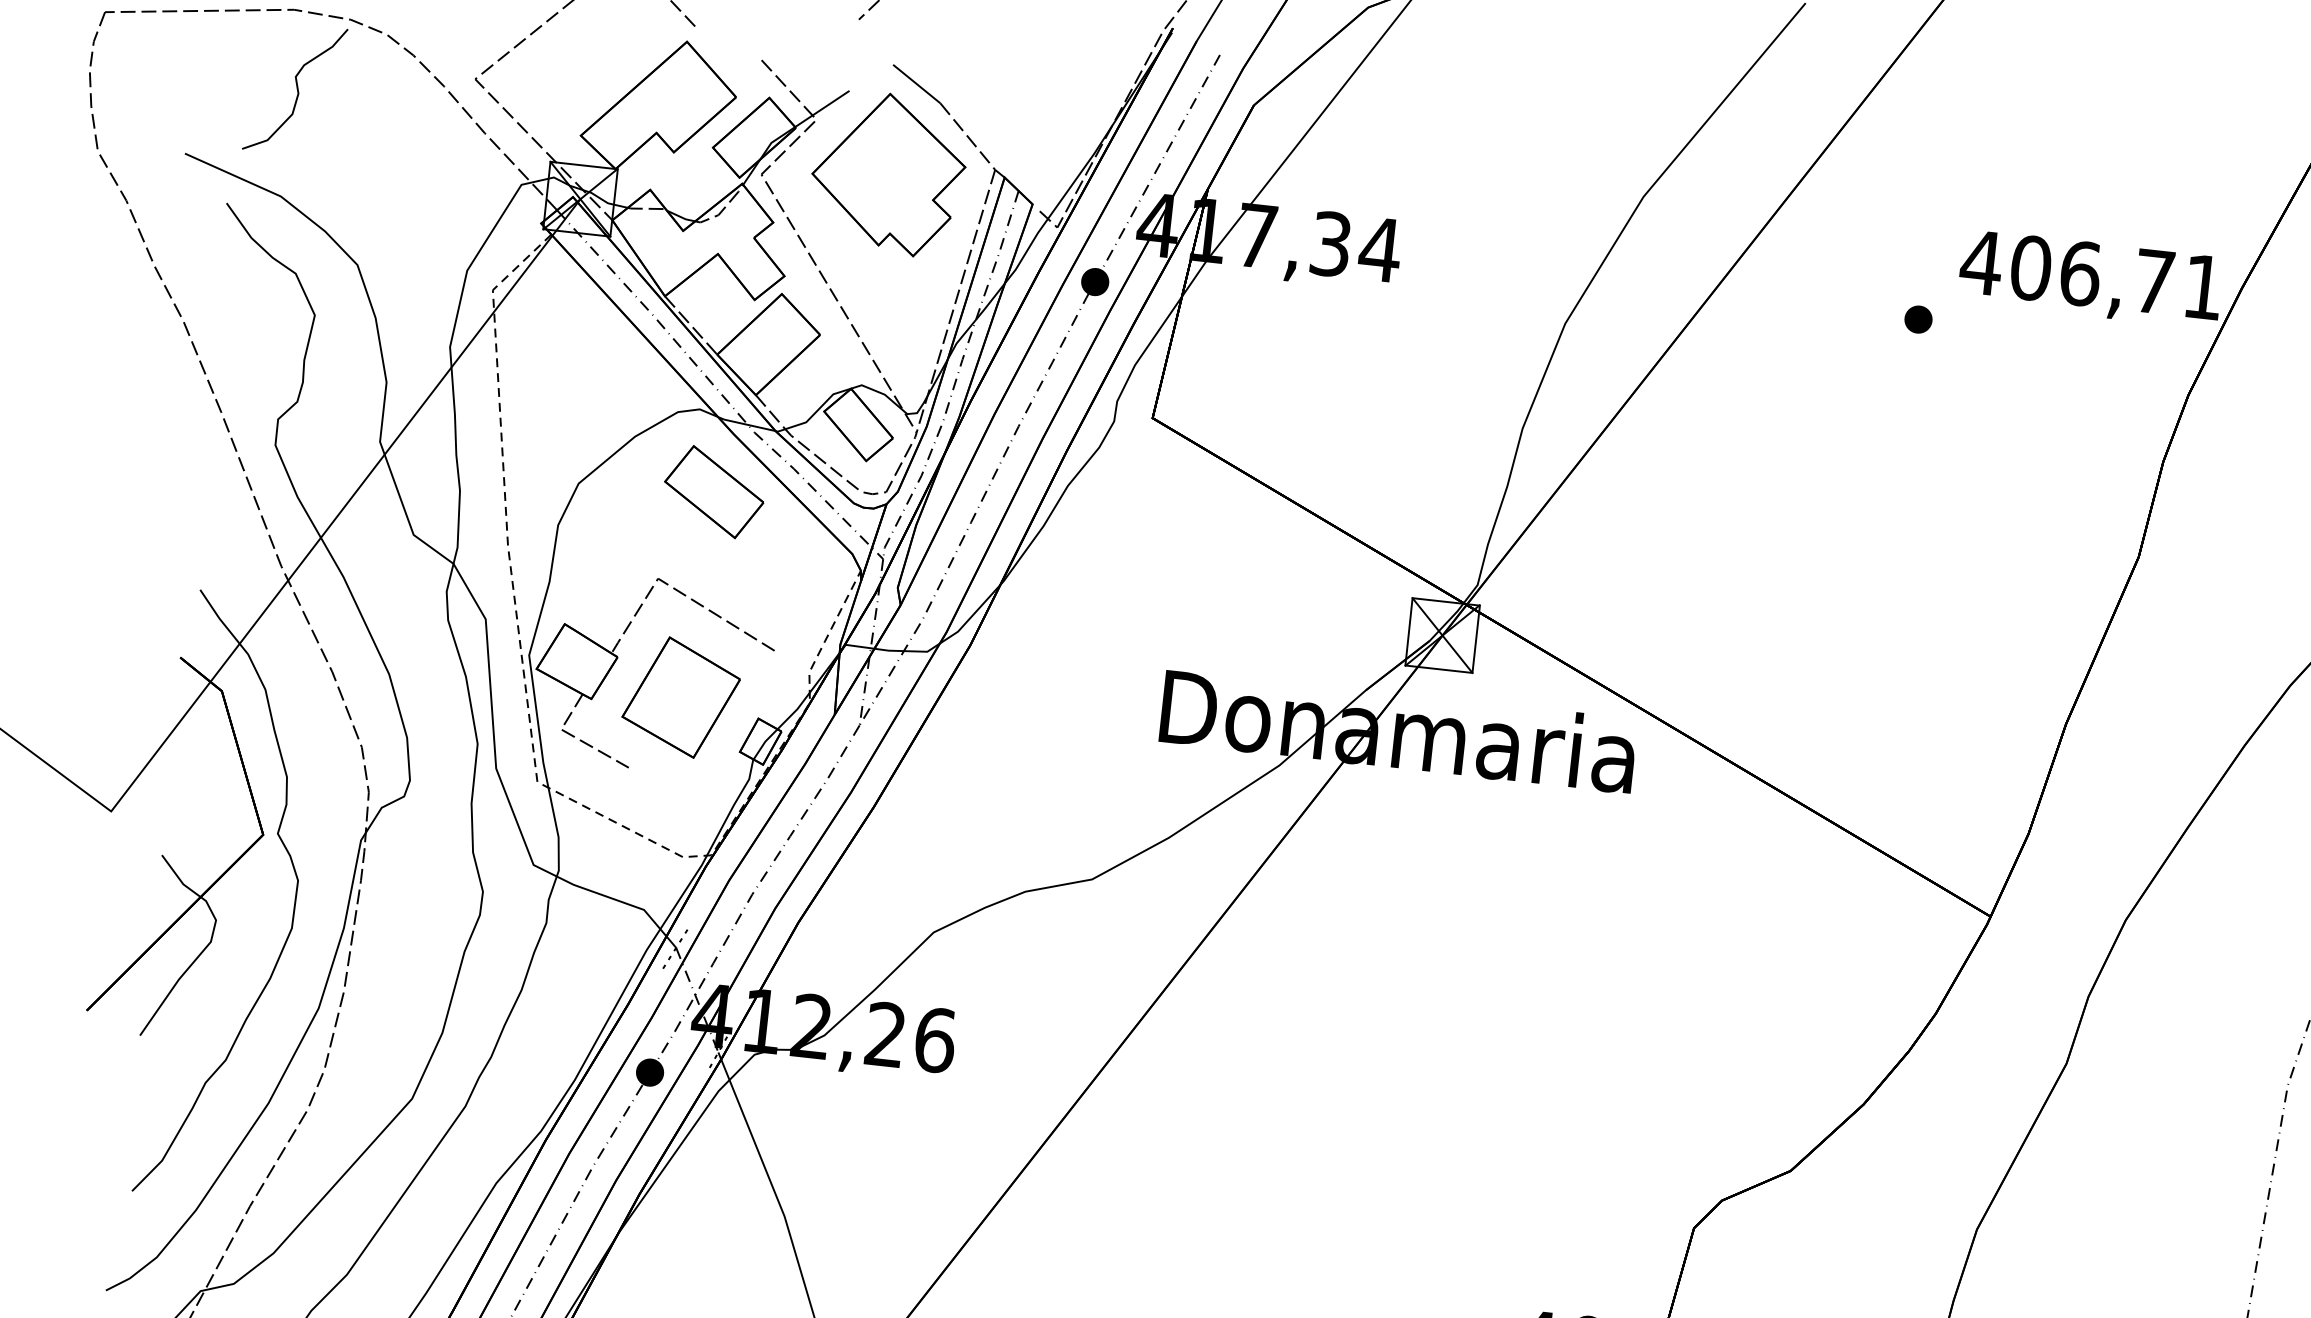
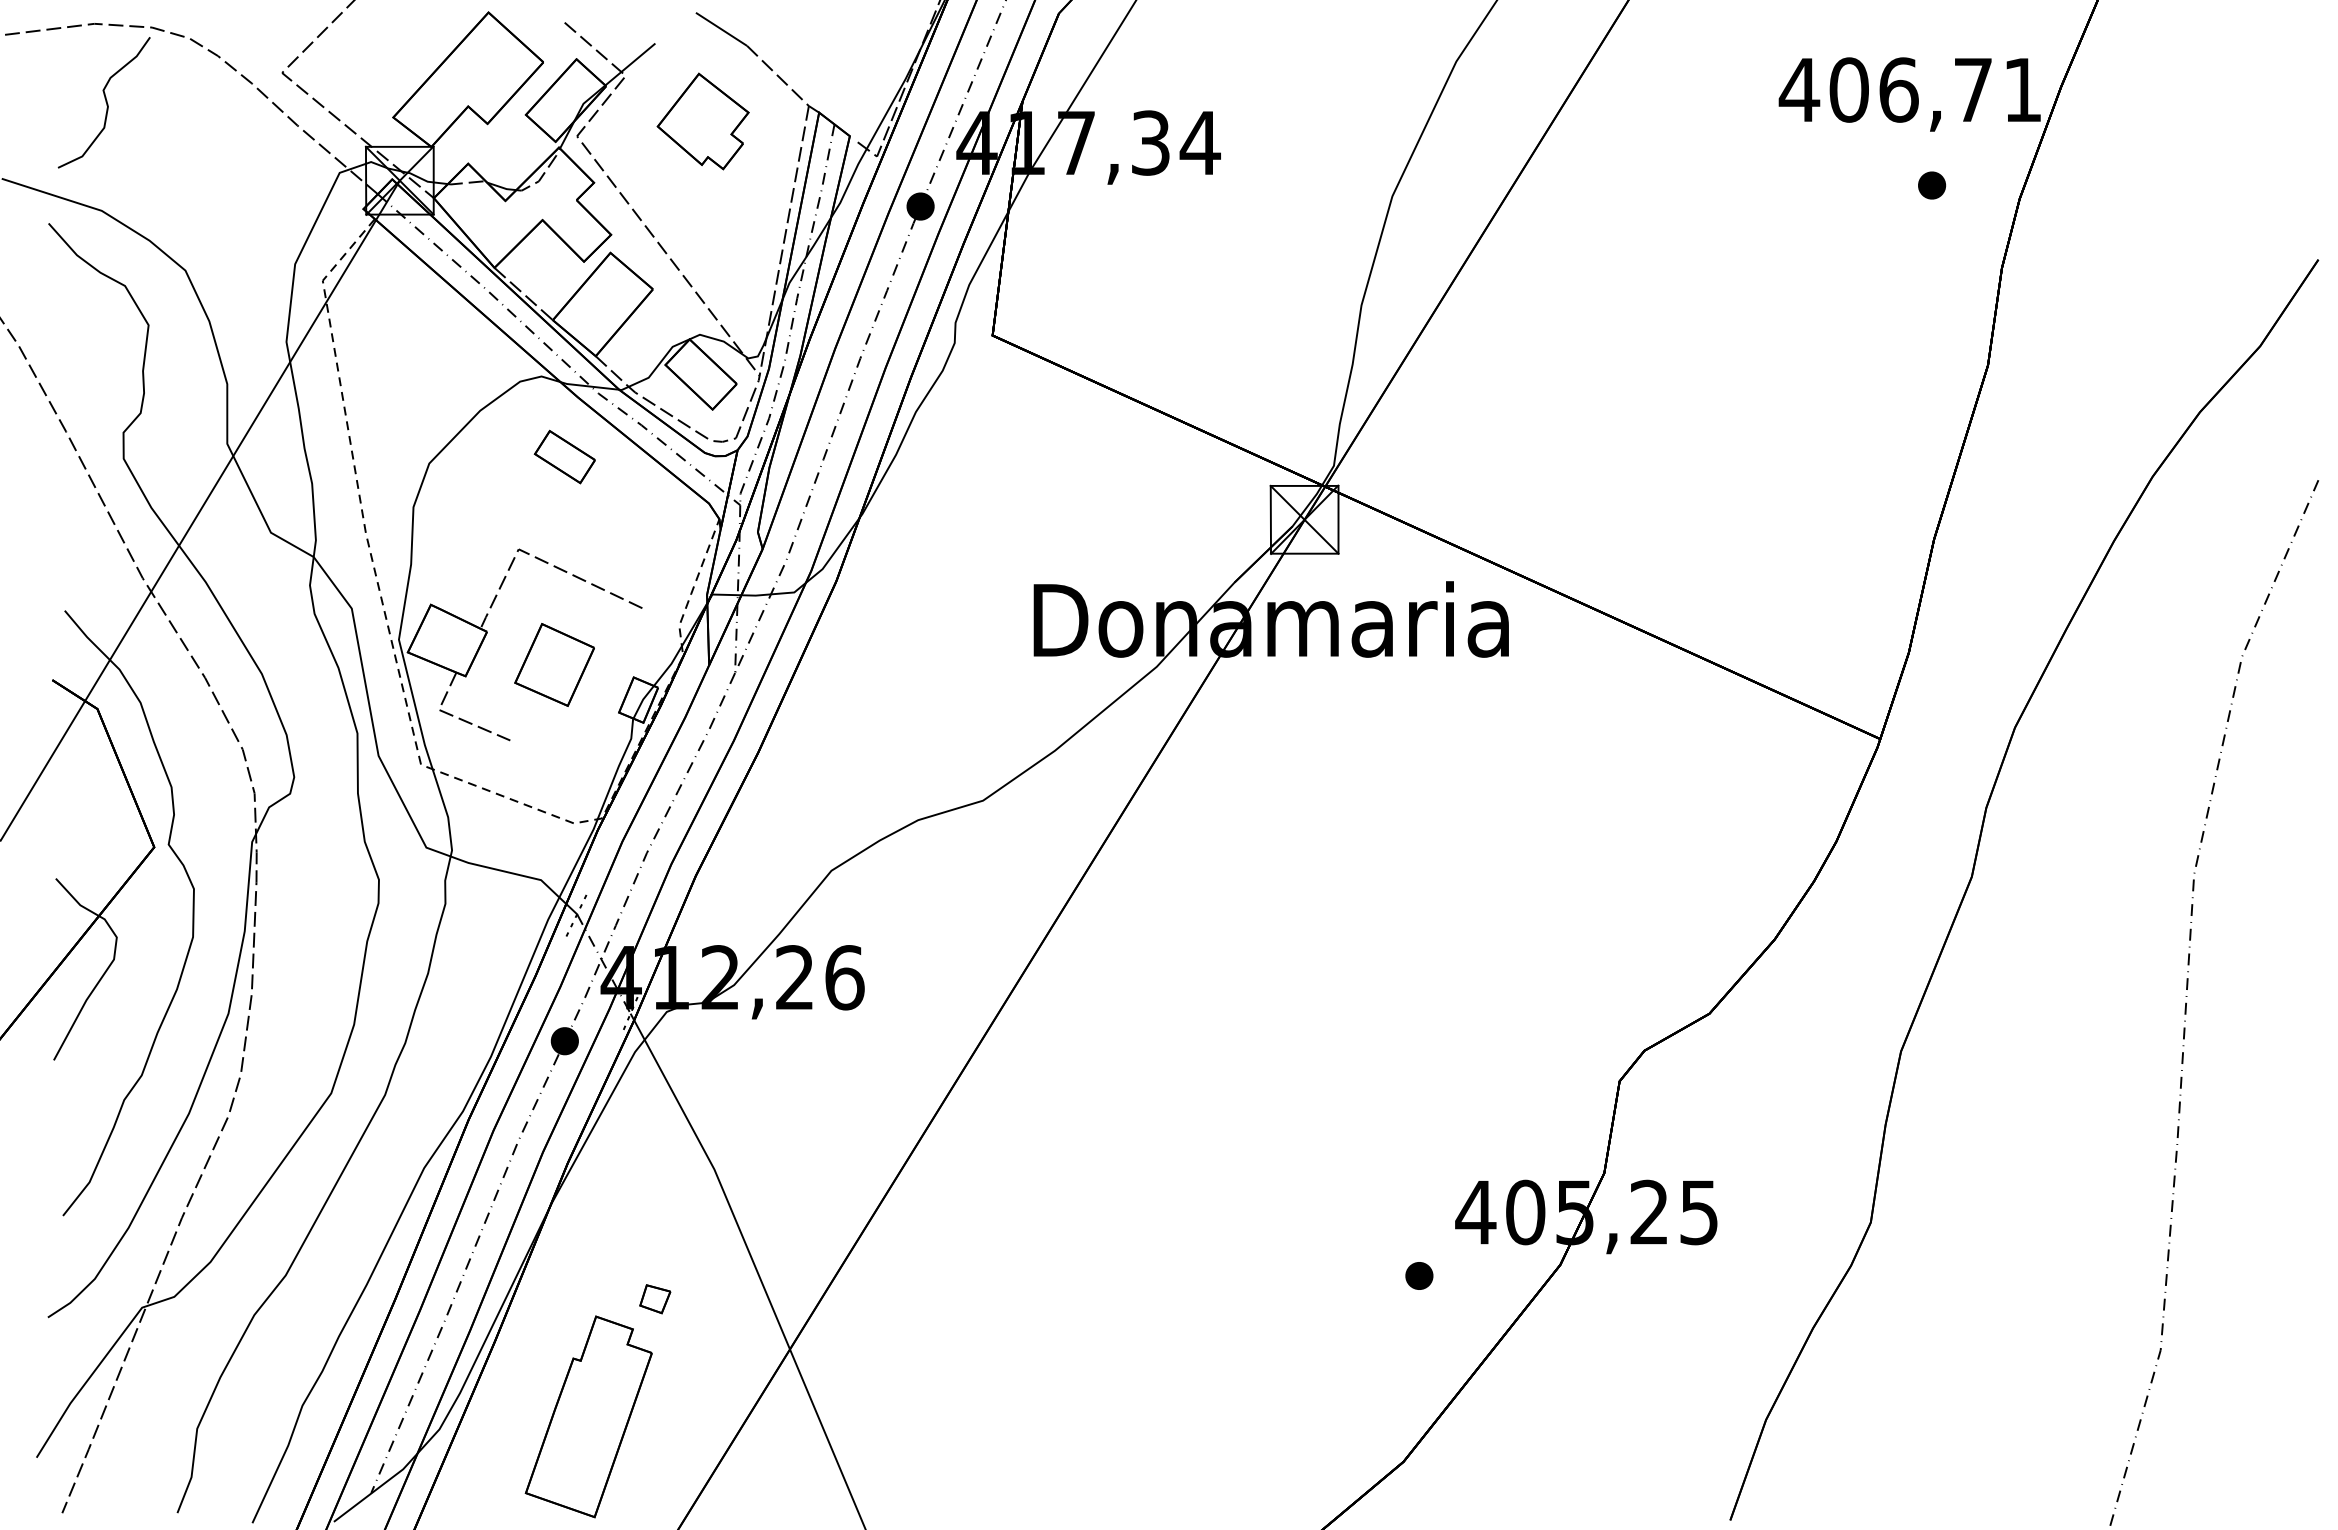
part: (887, 173) -> (702, 121), size x0.6
part: (1918, 319) -> (1932, 185), moved
part: (713, 491) -> (564, 456), size x0.6
part: (681, 697) -> (554, 664), size x0.7

